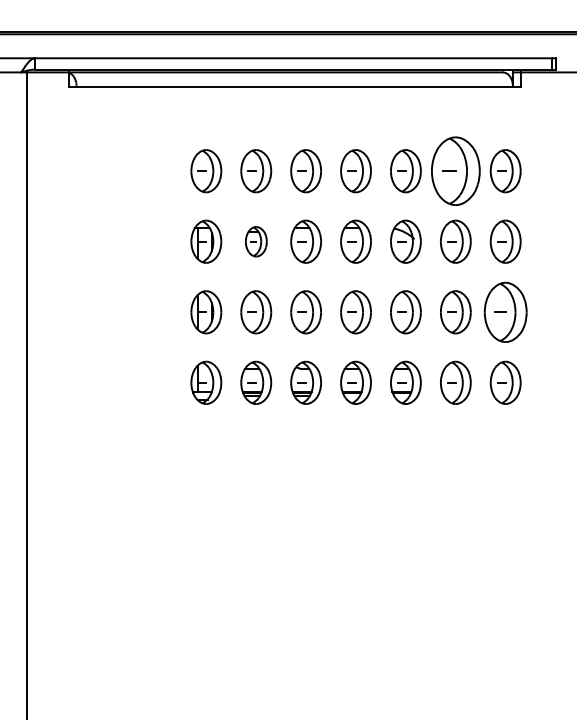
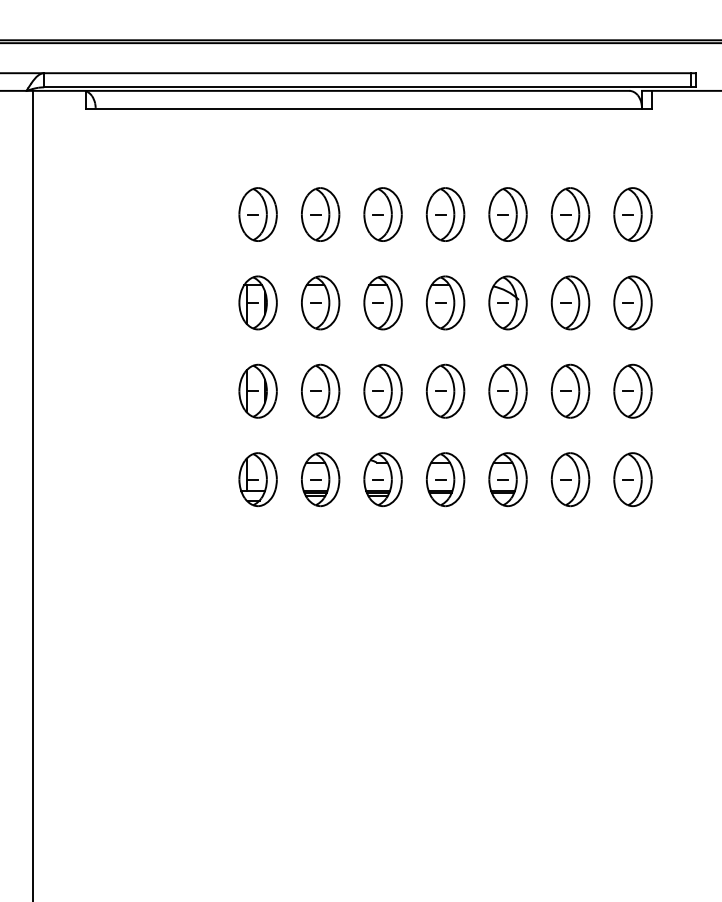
part: (455, 171) -> (570, 214), size x0.62
part: (256, 241) -> (320, 302), size x1.43
part: (505, 311) -> (632, 390), size x0.71

